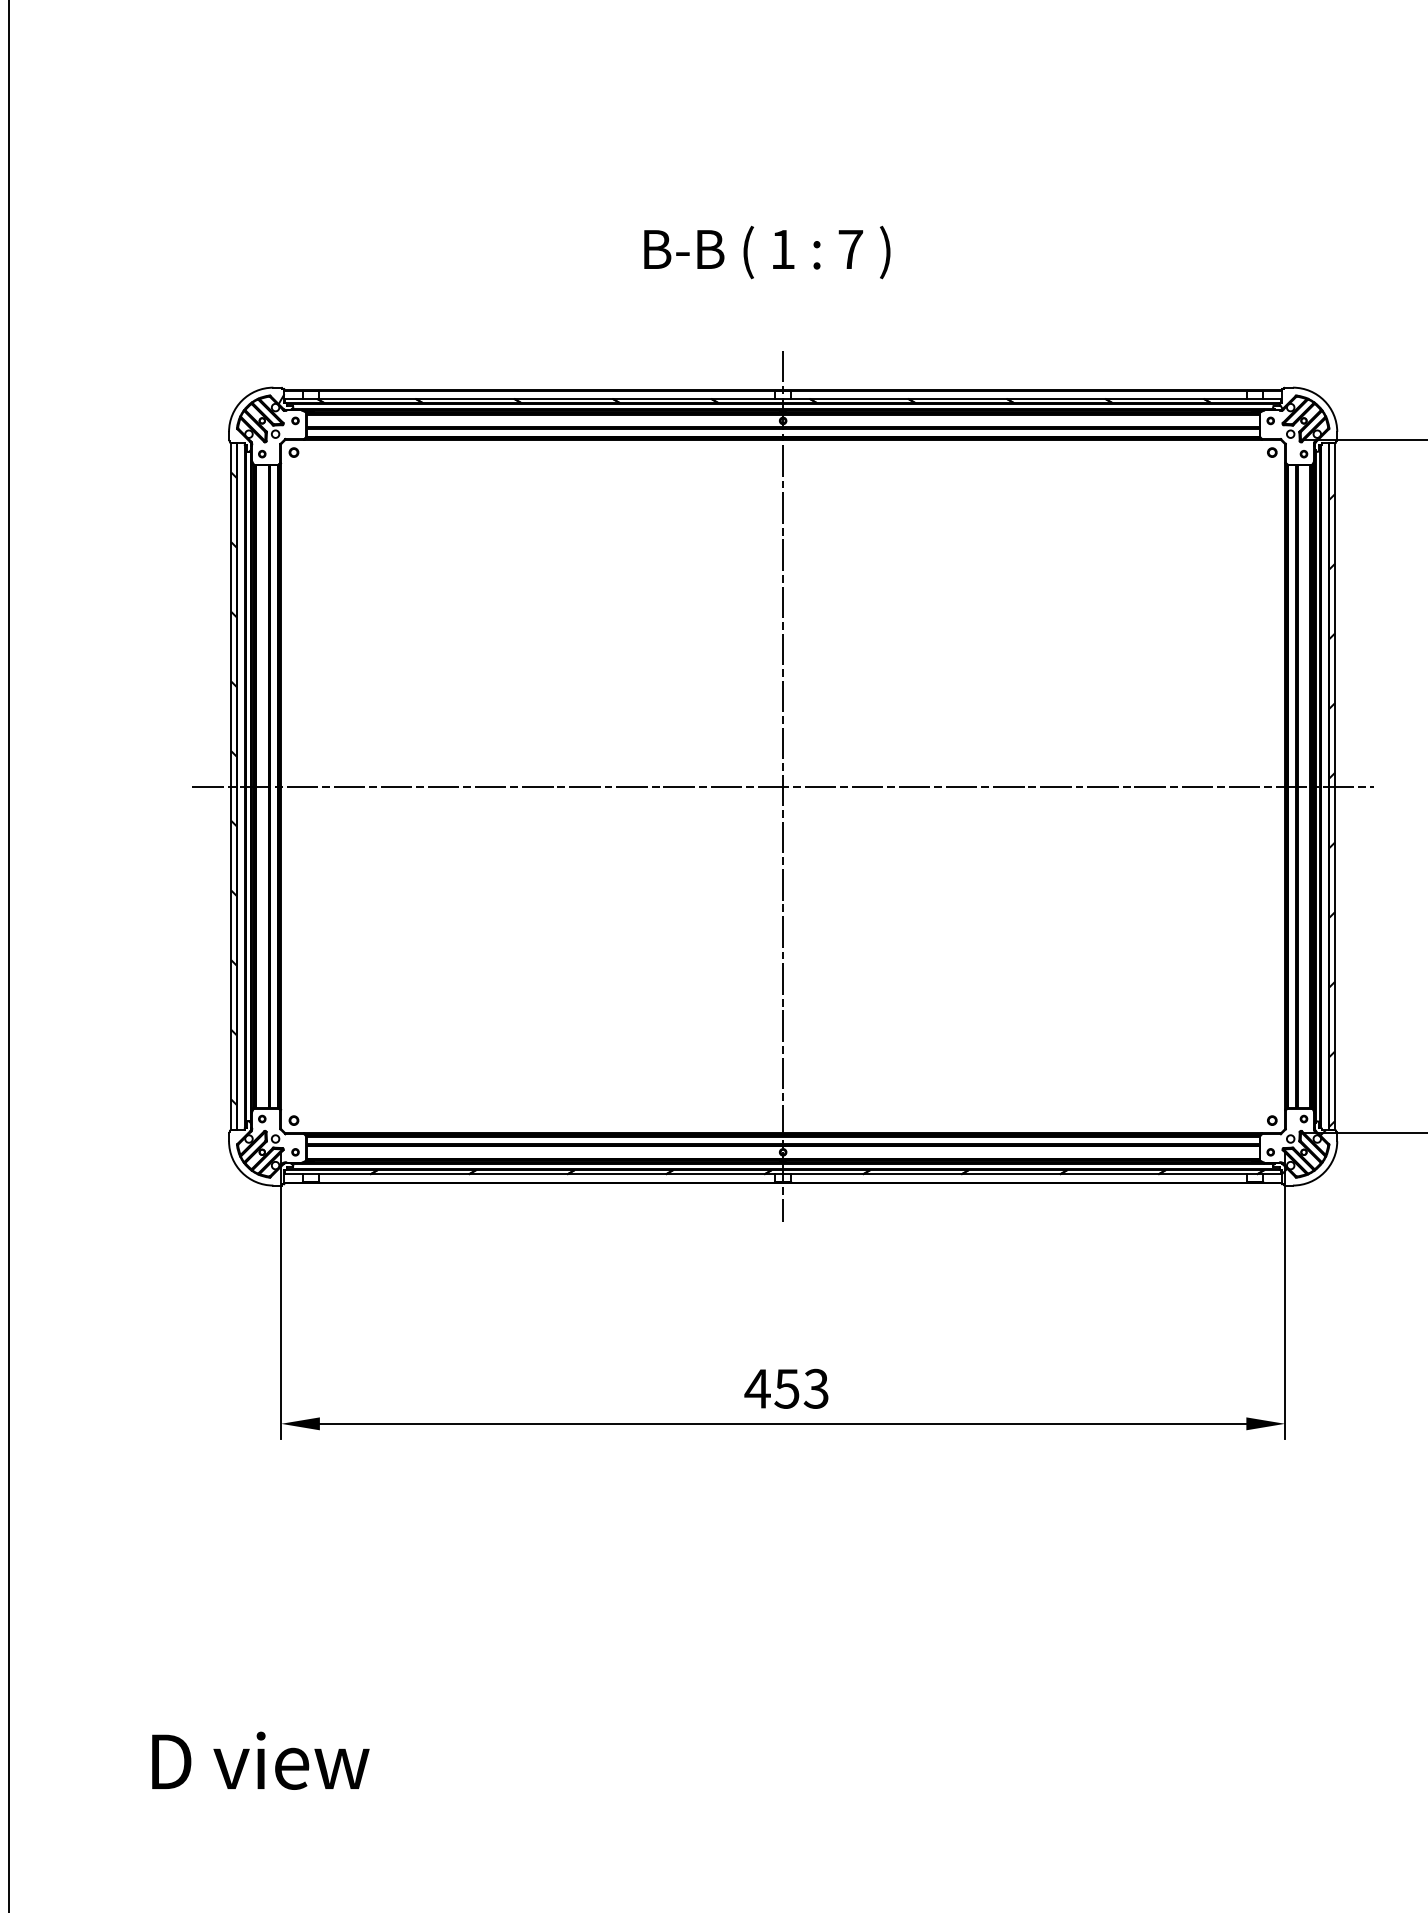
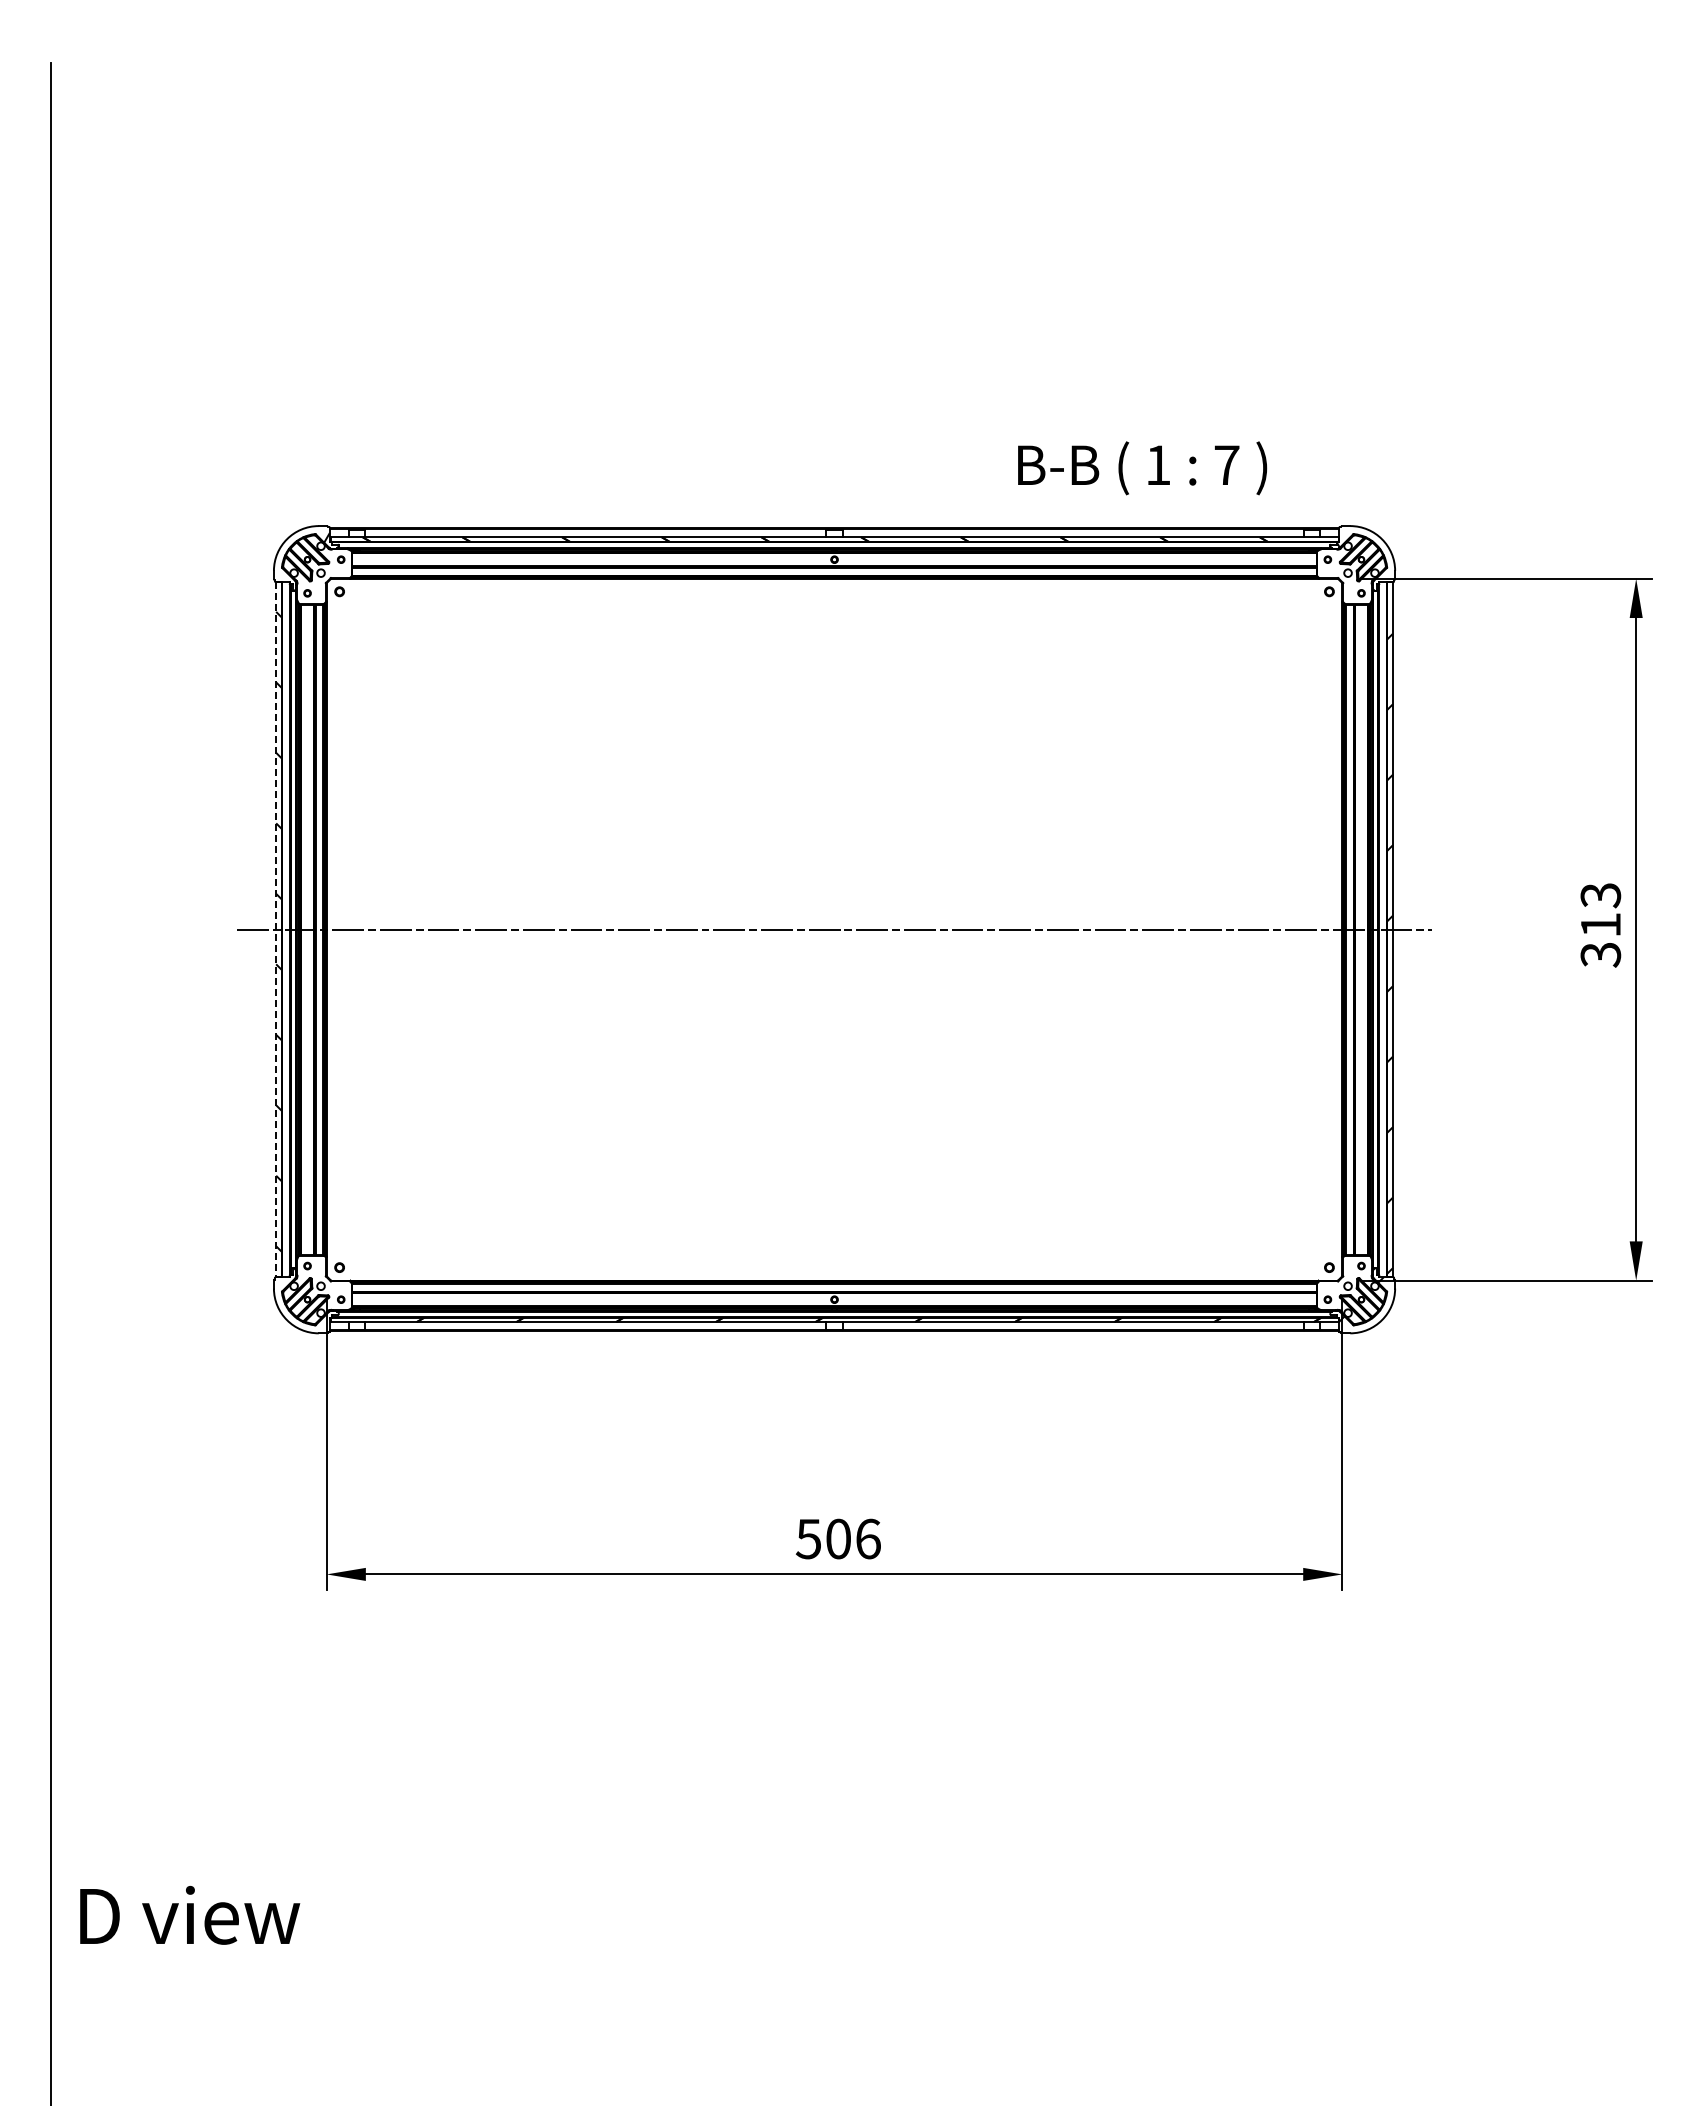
text: (767, 252) -> (1142, 468), moved
line: (231, 786) -> (276, 929), solid -> dashed
line: (783, 786) -> (834, 929), removed
text: (786, 1388) -> (837, 1538), 453 -> 506
text: (261, 1760) -> (190, 1915), moved

